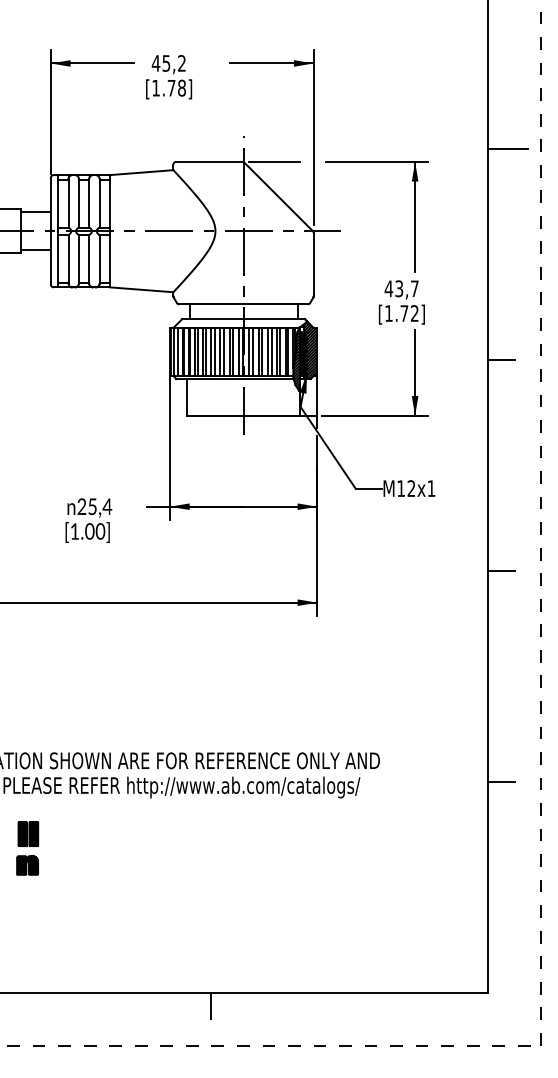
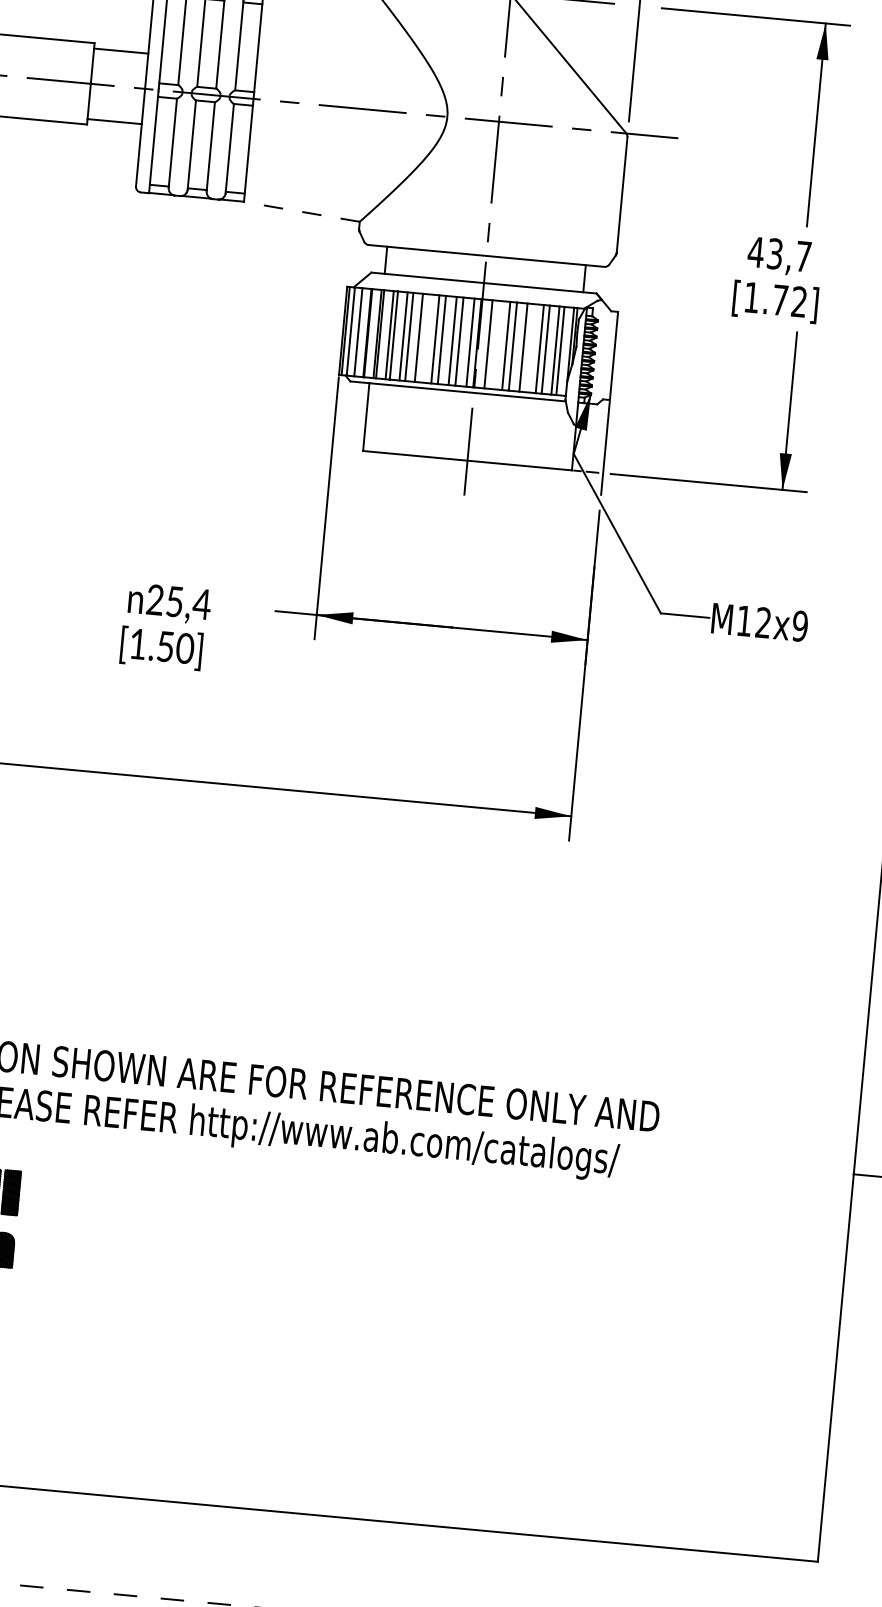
line: (141, 289) -> (301, 211), solid -> dashed
line: (214, 351) -> (425, 337), removed
line: (252, 351) -> (494, 344), removed
line: (271, 351) -> (529, 347), removed
hatch: (305, 356) -> (591, 362), removed
text: (431, 488) -> (800, 626), M12x1 -> M12x9
text: (89, 531) -> (164, 646), [1.00] -> [1.50]
line: (211, 1005) -> (308, 1537), removed

